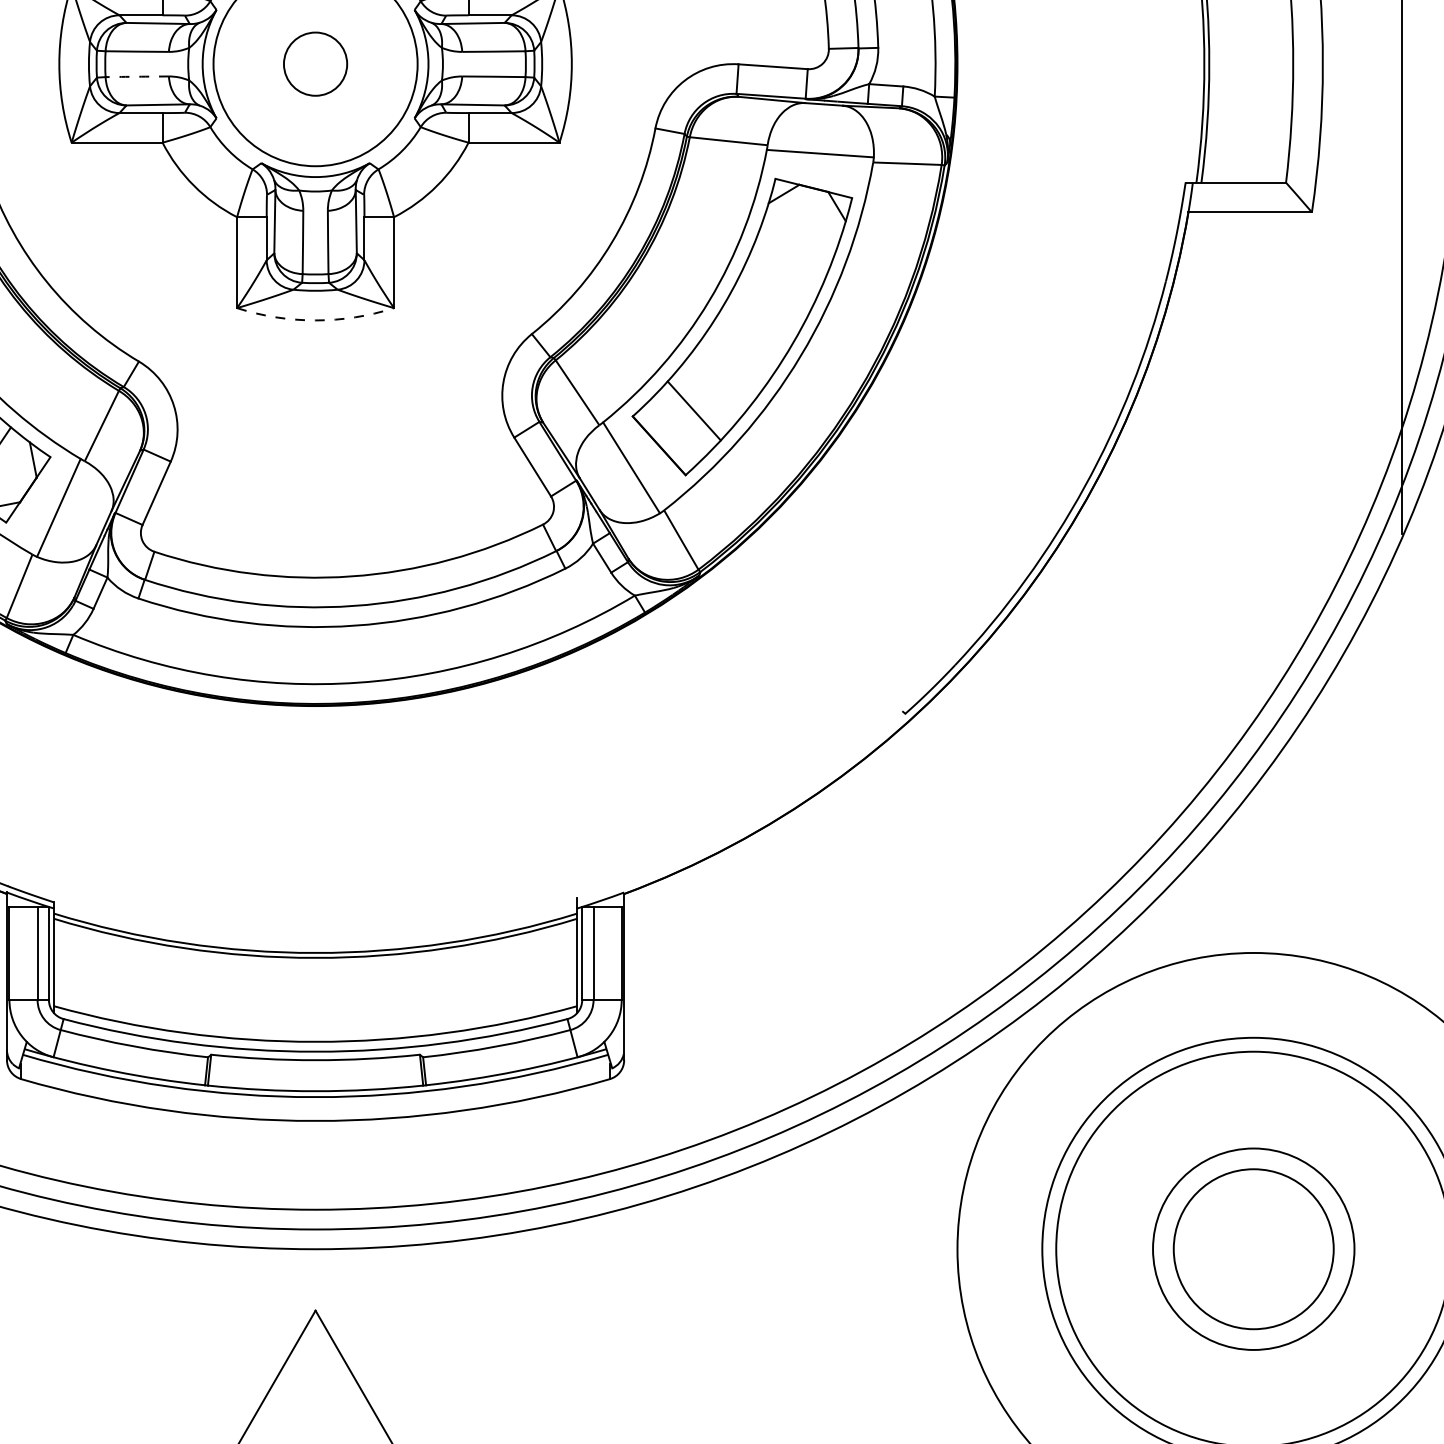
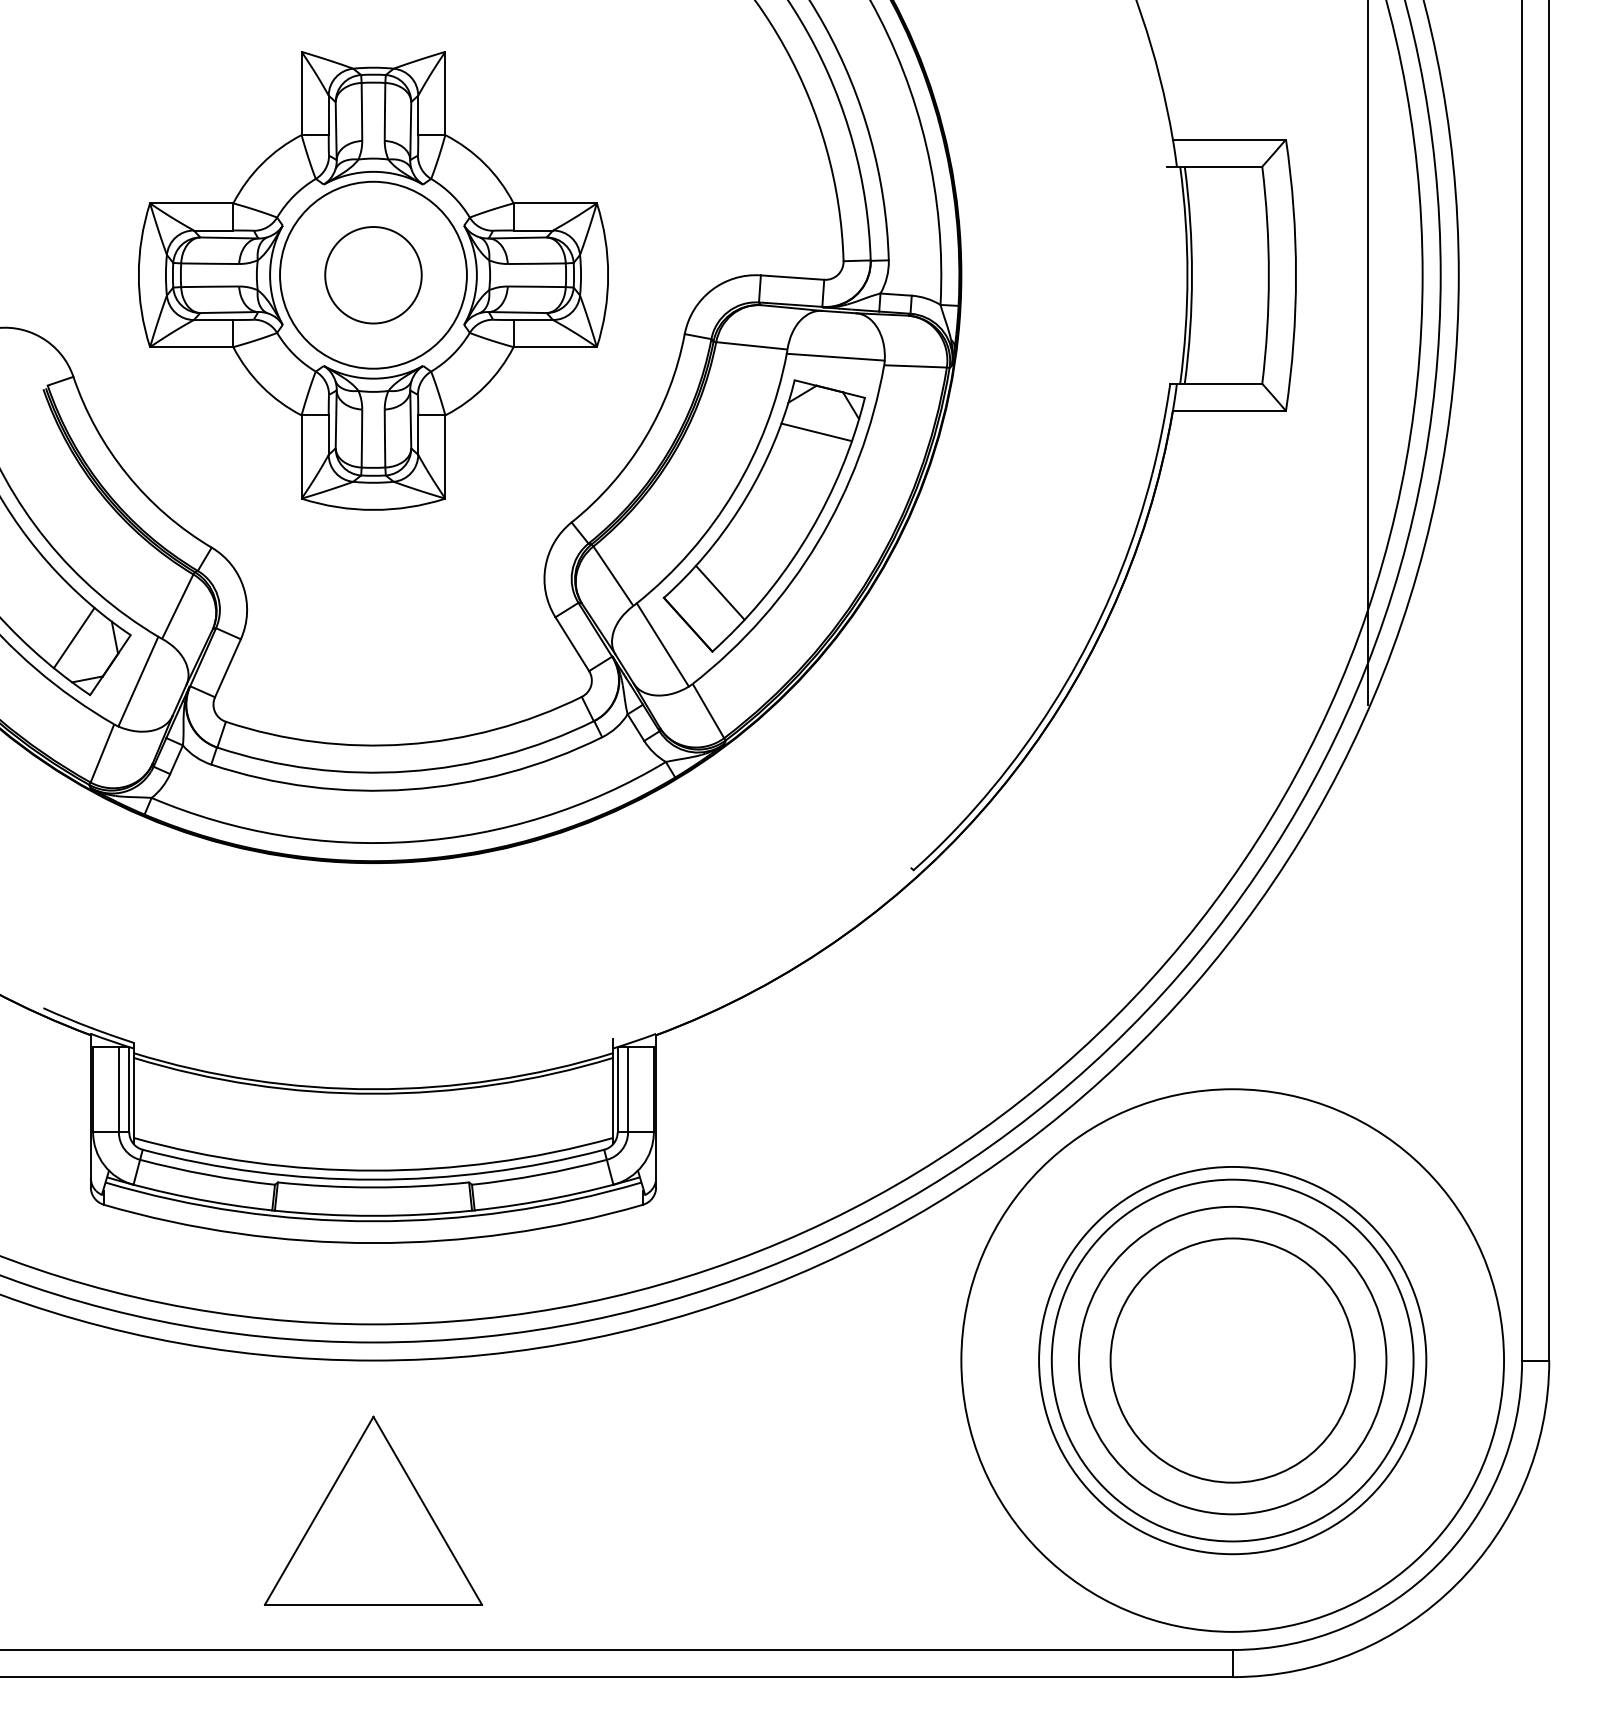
circle: (315, 64) -> (373, 275), size x1.67
arc: (137, 76) -> (210, 286), dashed -> solid
line: (799, 235) -> (816, 432), added
arc: (315, 319) -> (373, 509), dashed -> solid
circle: (1253, 1249) -> (1232, 1360), size x1.67
circle: (1253, 1249) -> (1232, 1360), size x1.67

